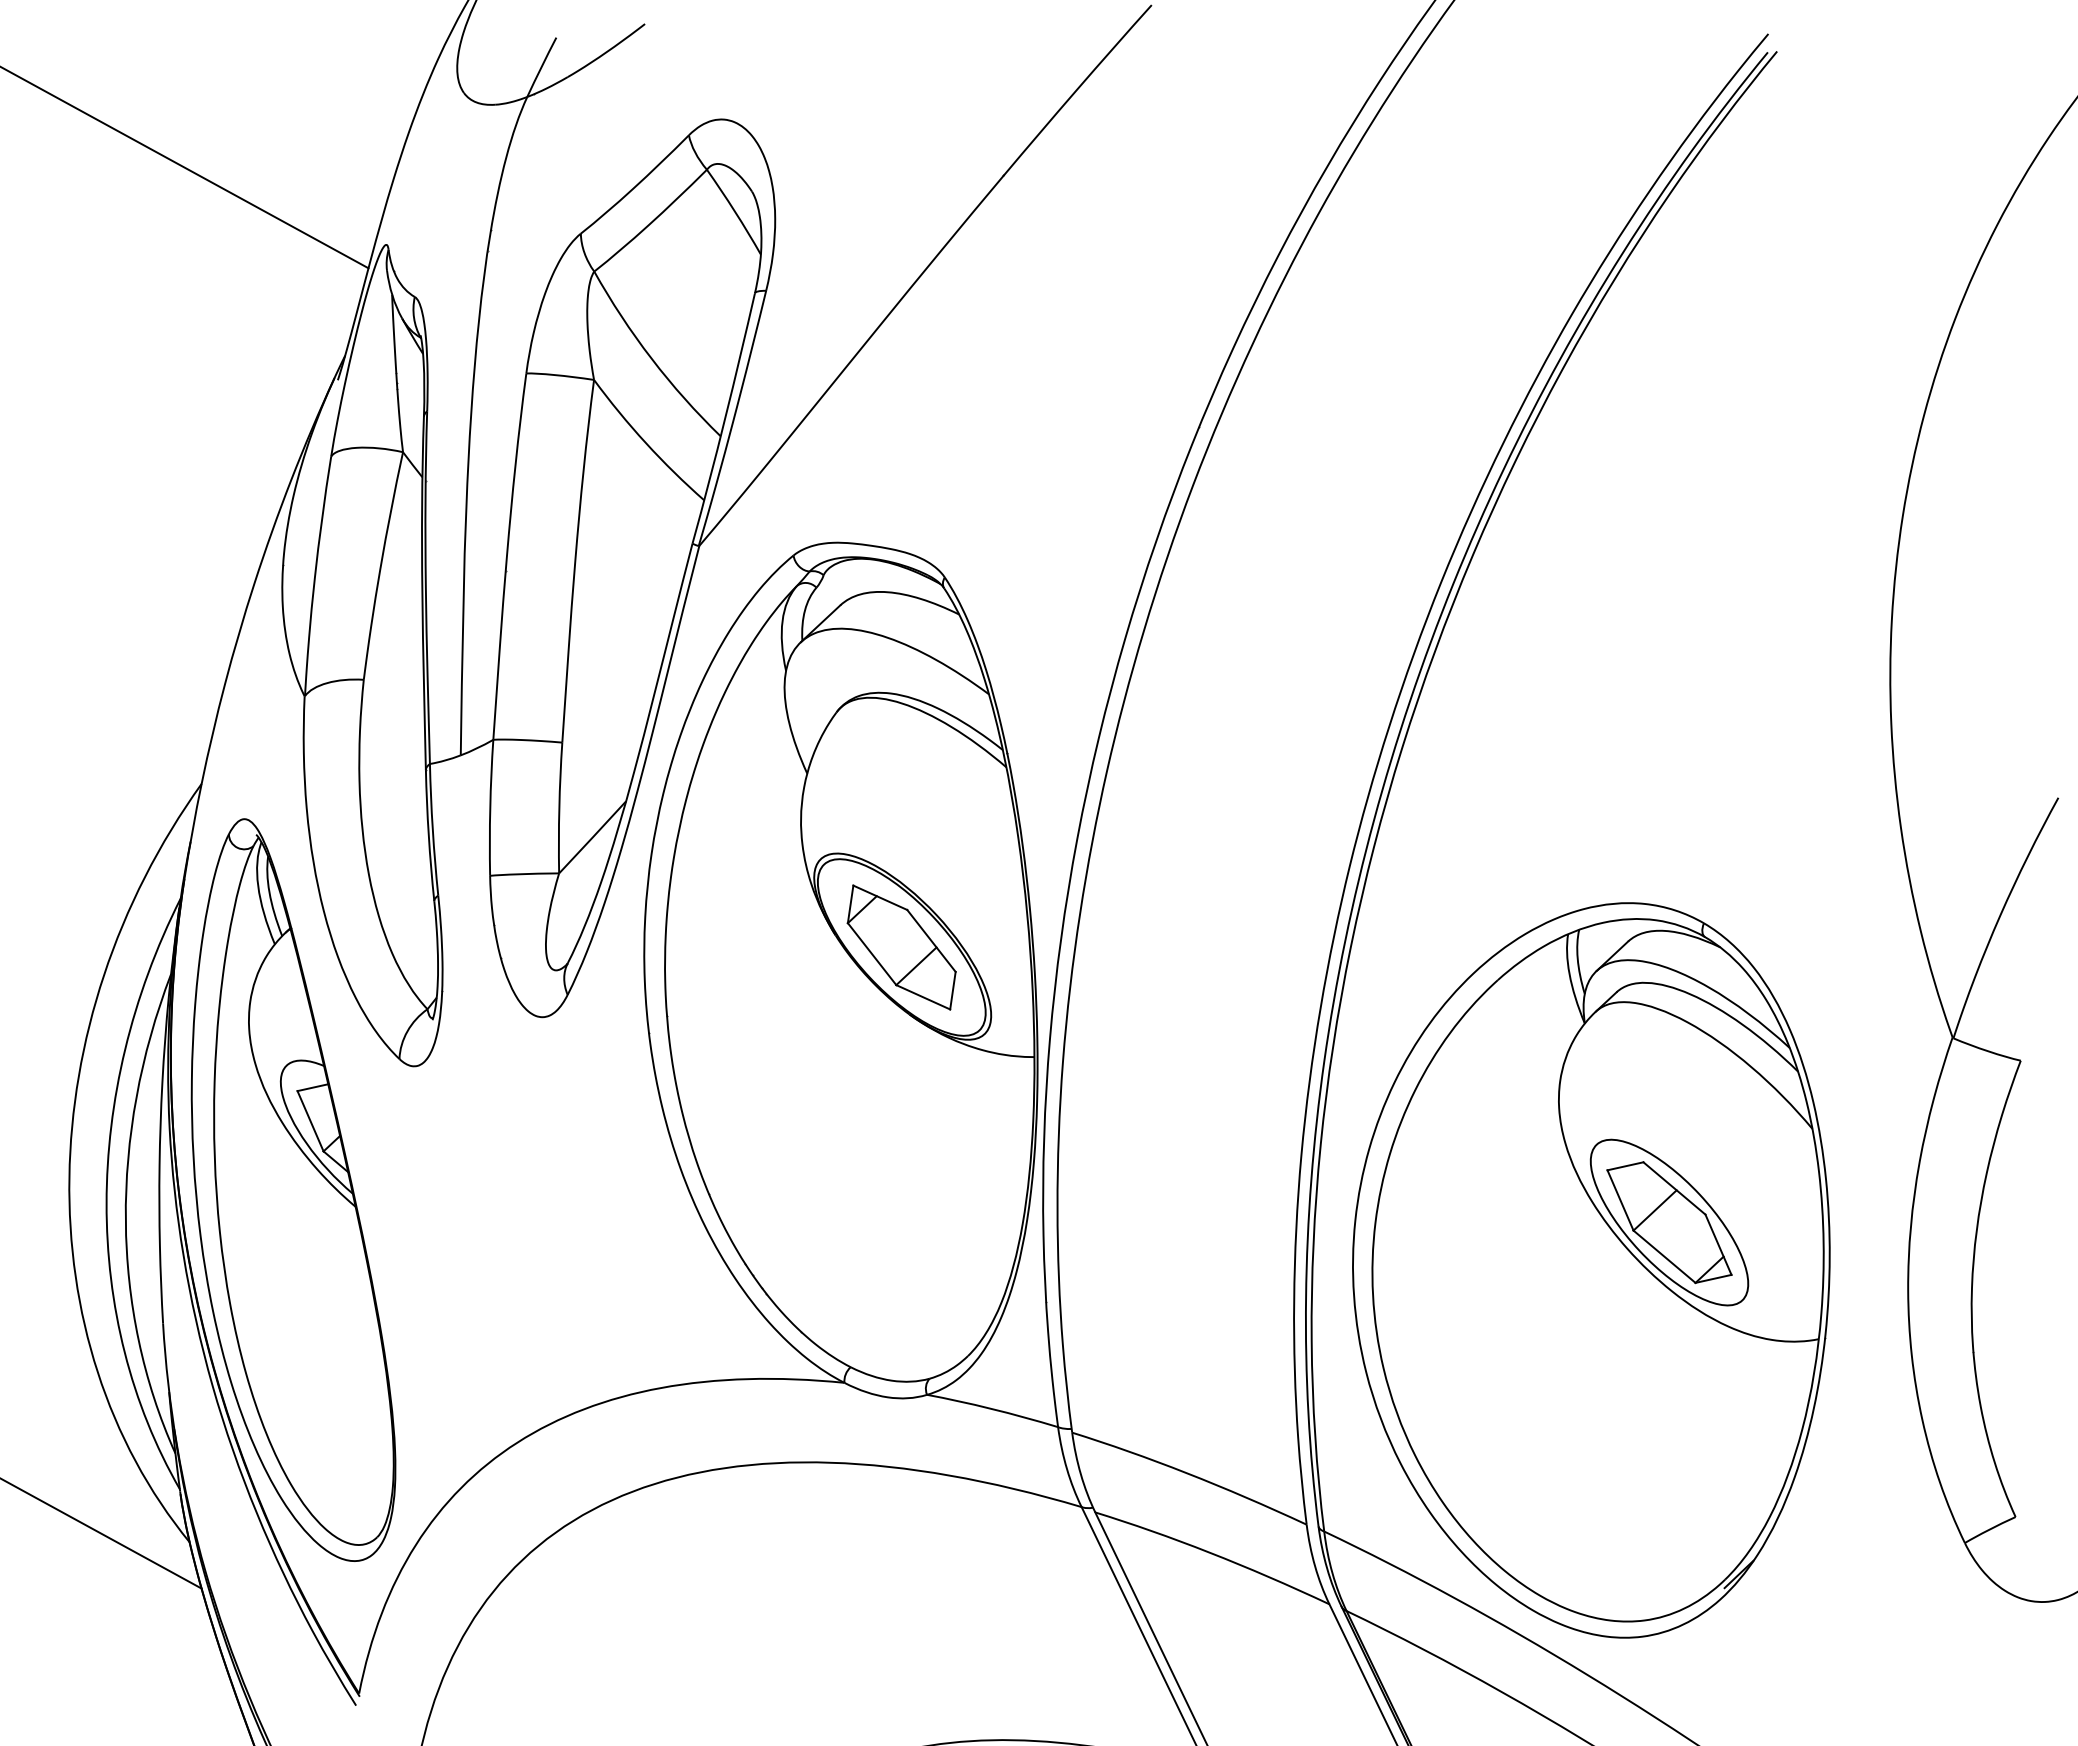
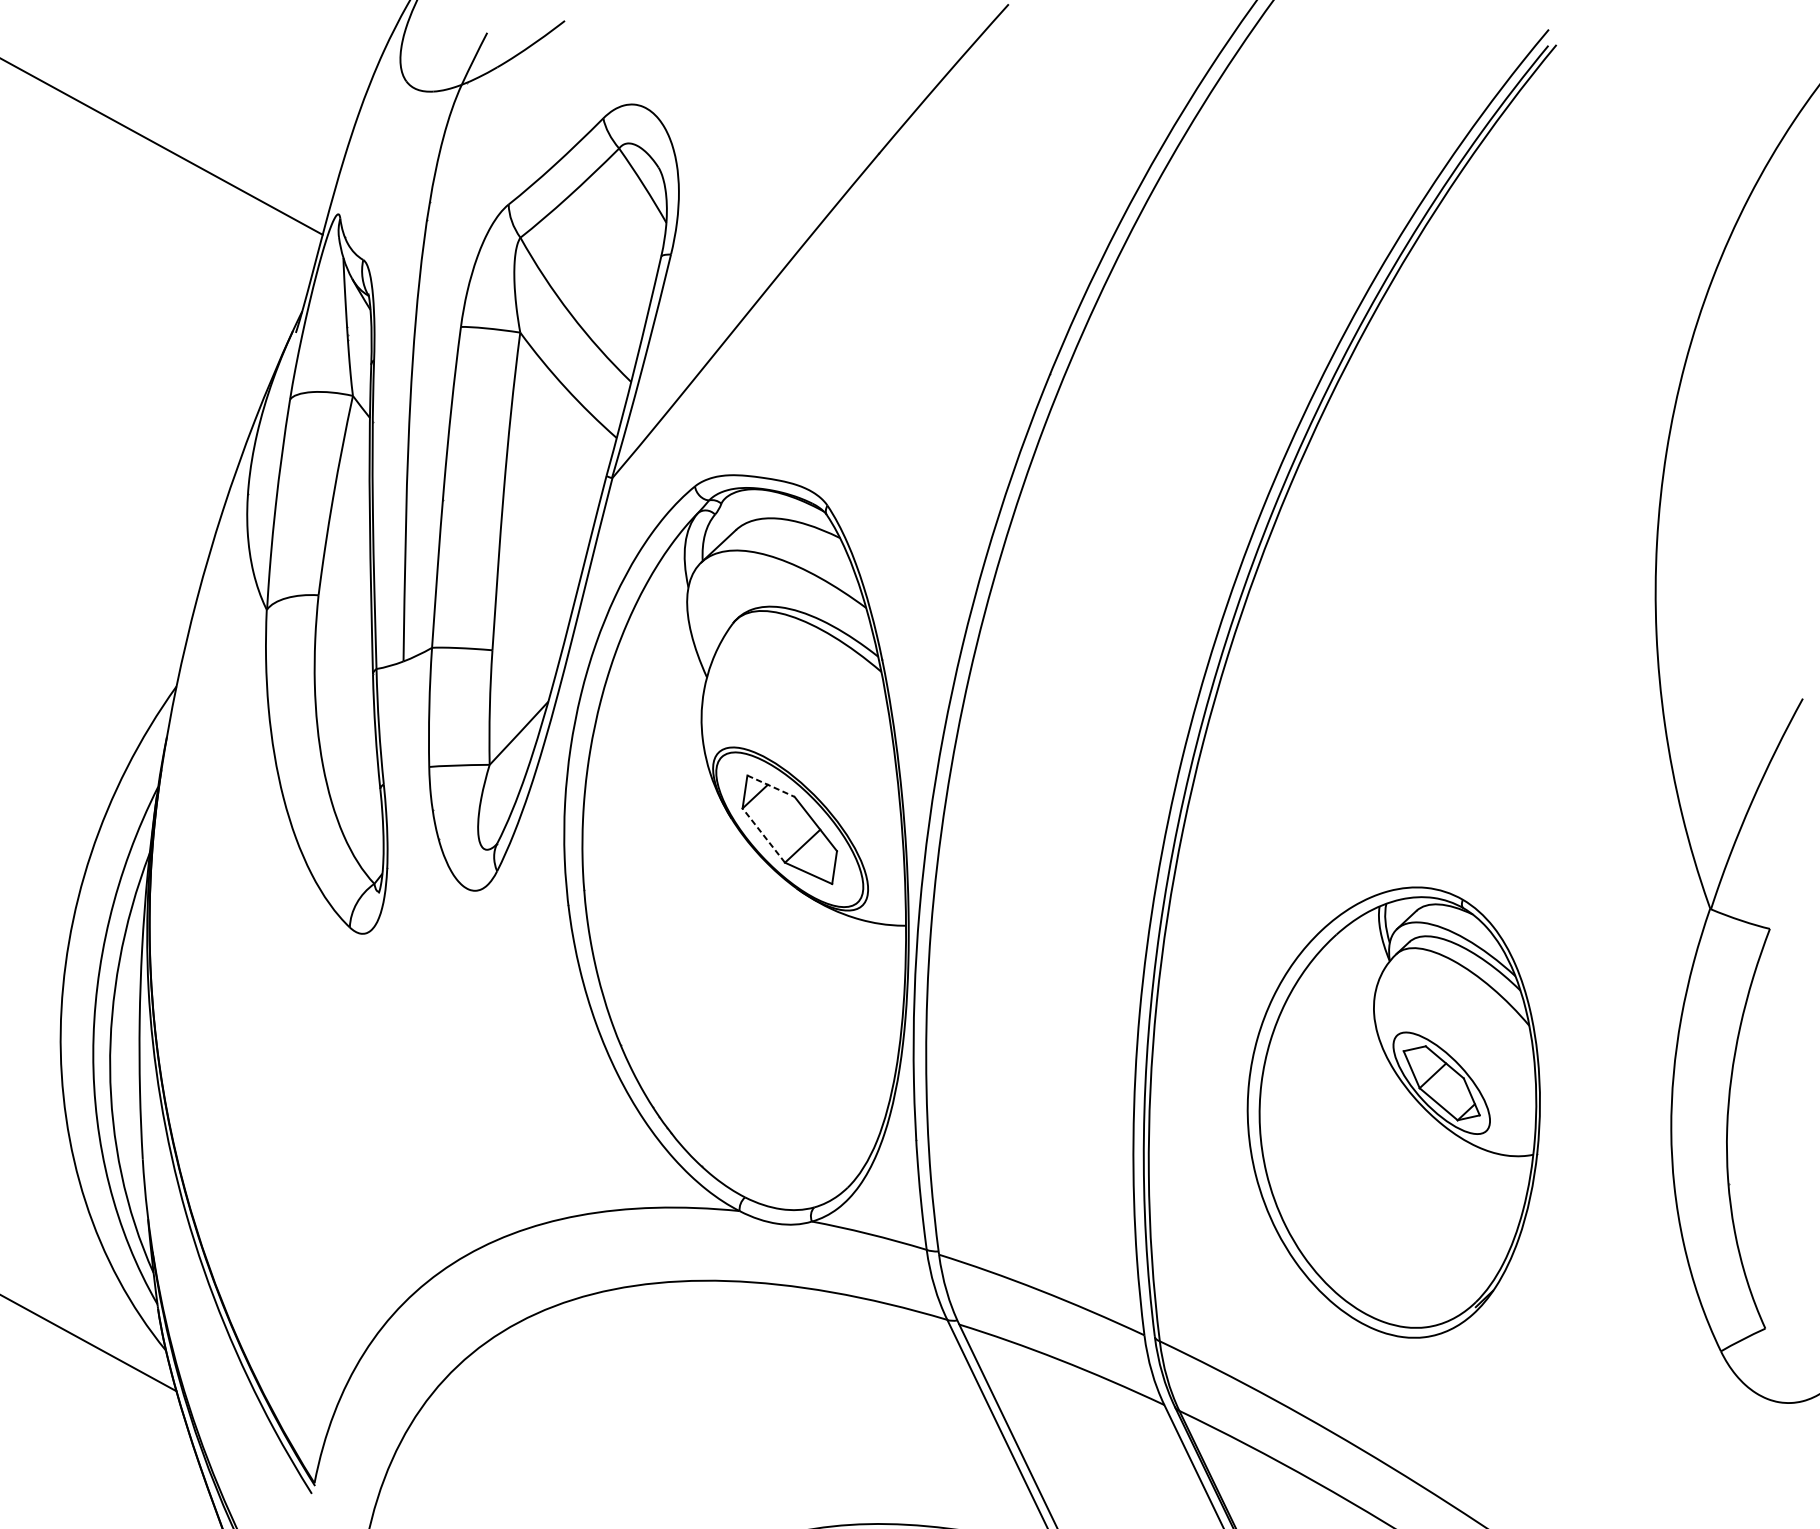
line: (880, 897) -> (771, 785), solid -> dashed
line: (871, 953) -> (763, 835), solid -> dashed
part: (293, 1189) -> (257, 1041), removed
part: (1591, 1270) -> (1393, 1112), size x0.7

